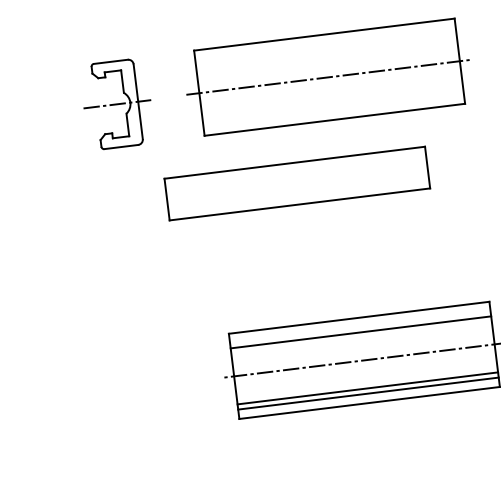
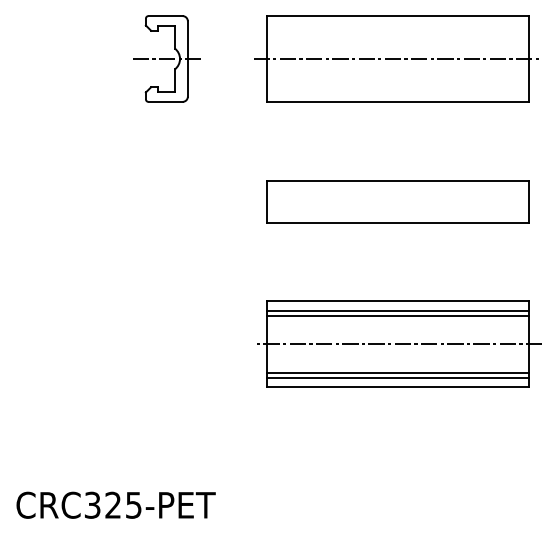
part: (116, 103) -> (166, 58), moved
part: (296, 183) -> (397, 201), moved
line: (359, 326) -> (397, 310), added

